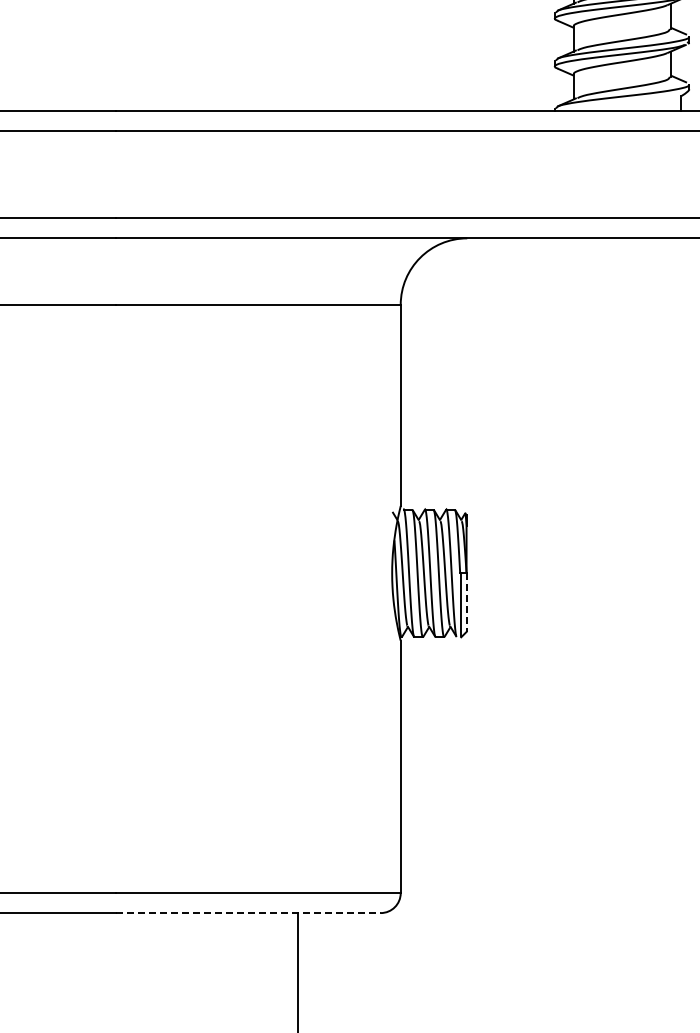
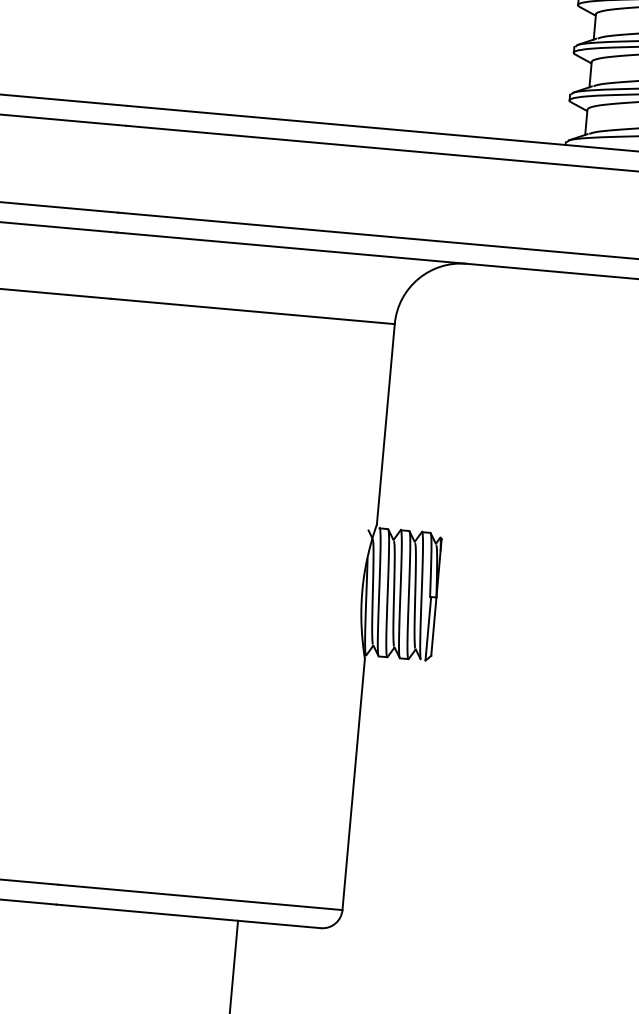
line: (466, 603) -> (433, 627), dashed -> solid
line: (248, 913) -> (189, 916), dashed -> solid

